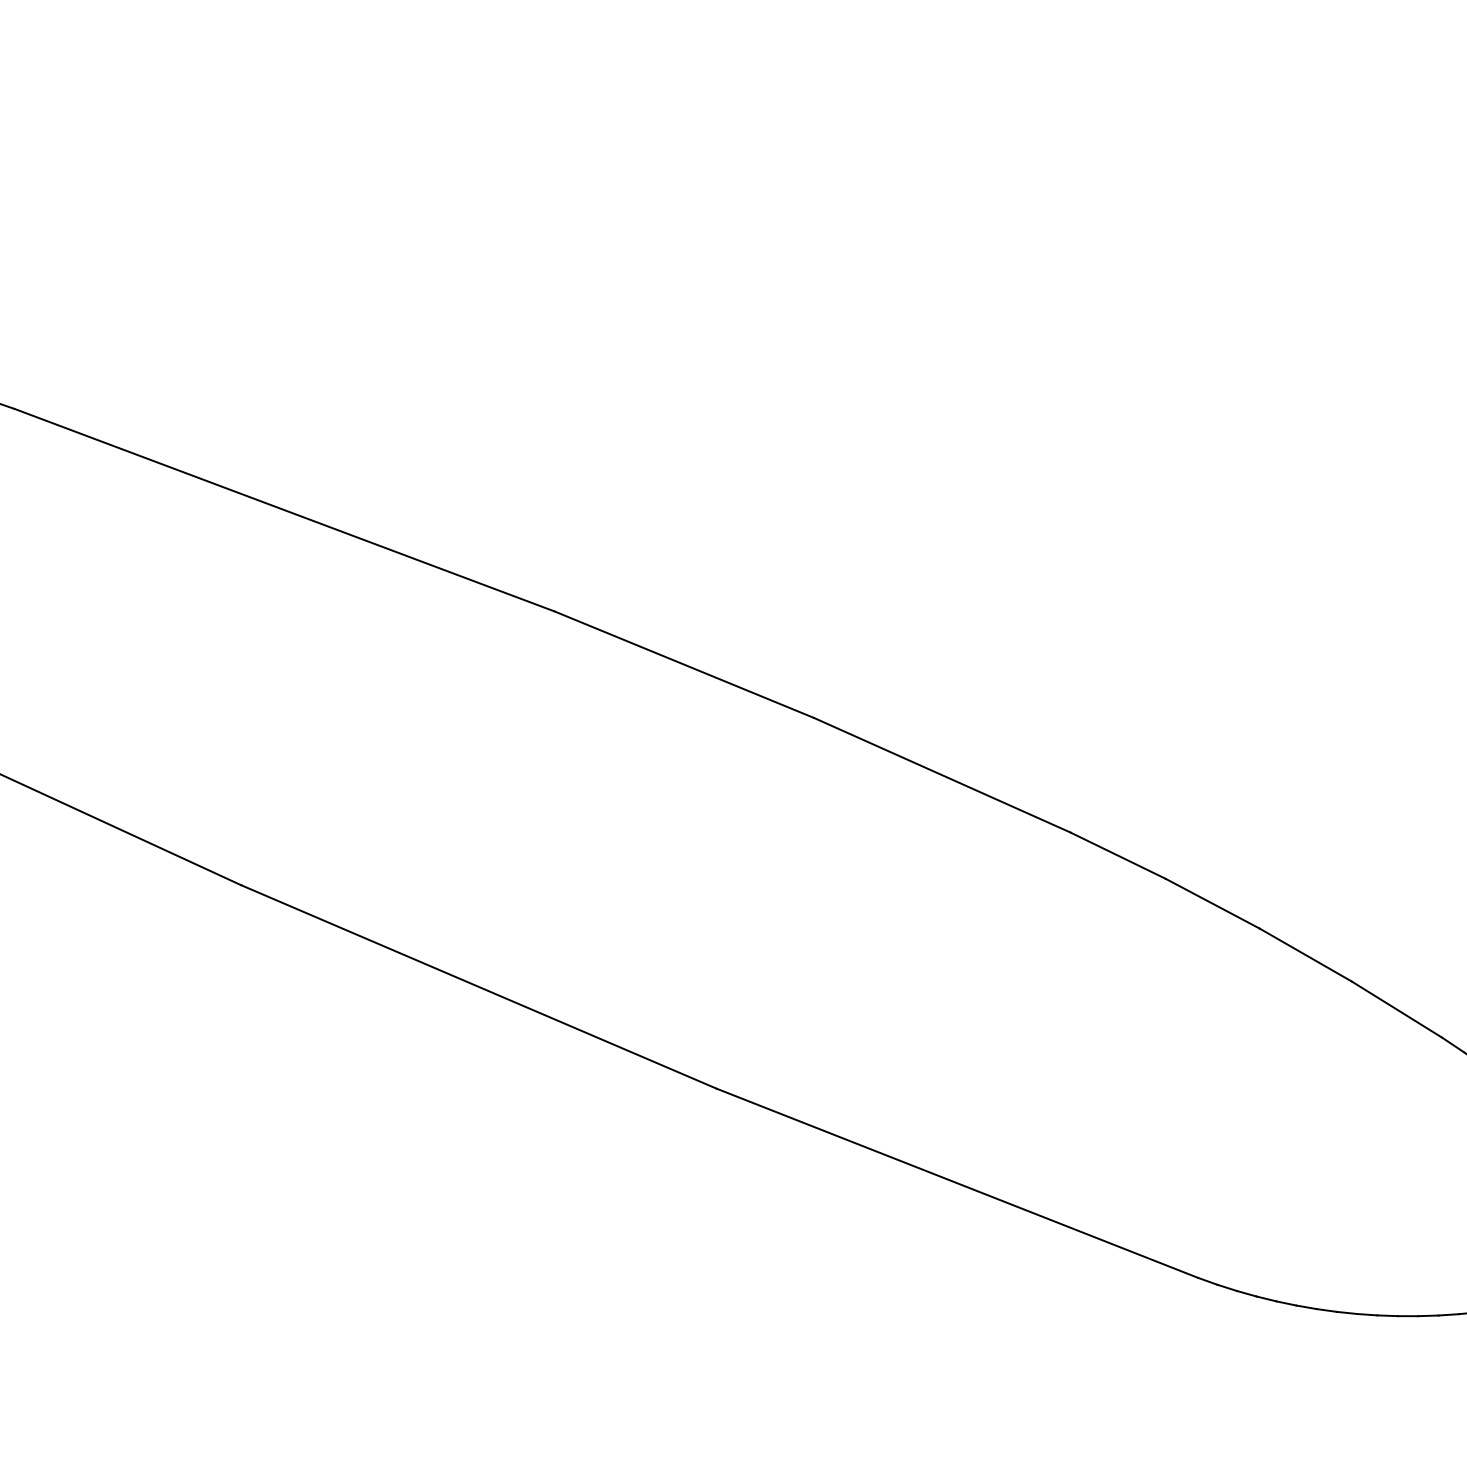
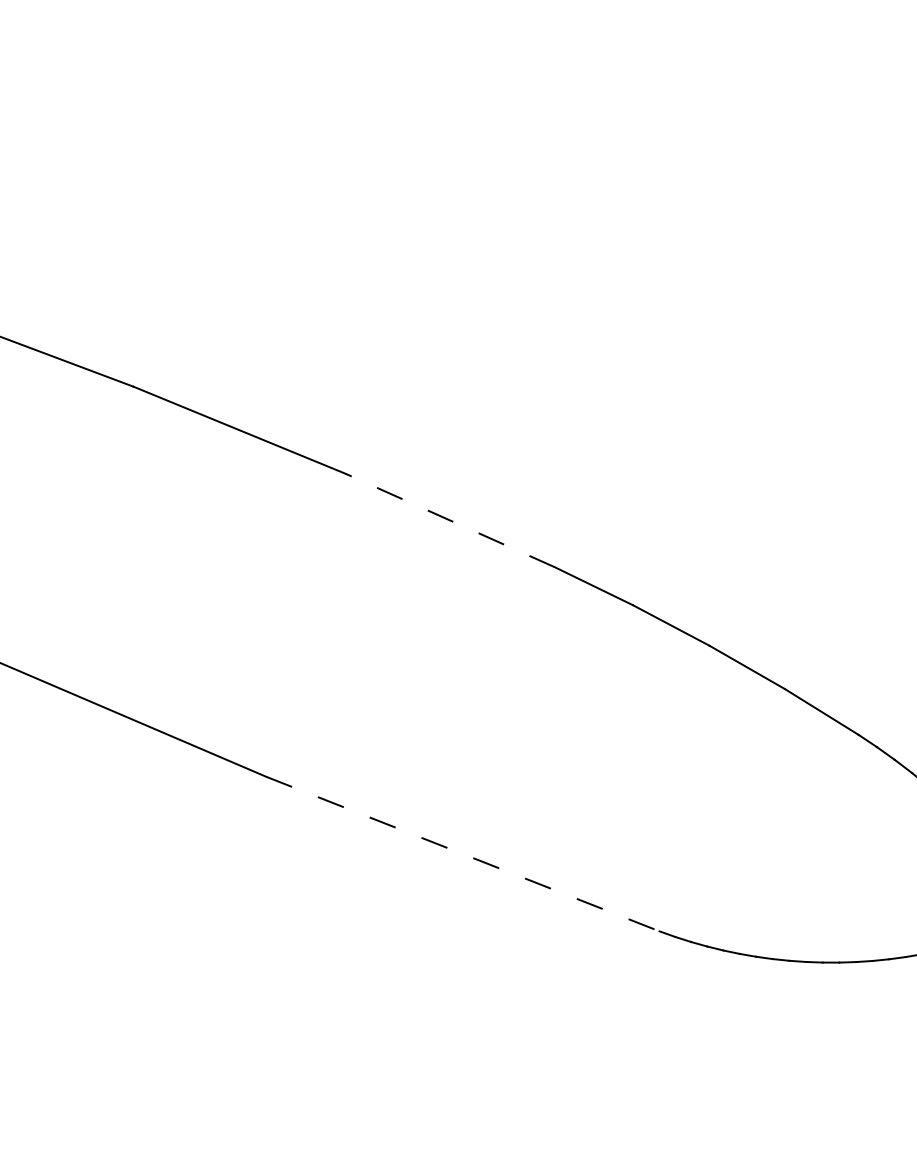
line: (941, 774) -> (449, 519), solid -> dashed
line: (957, 1183) -> (462, 854), solid -> dashed

